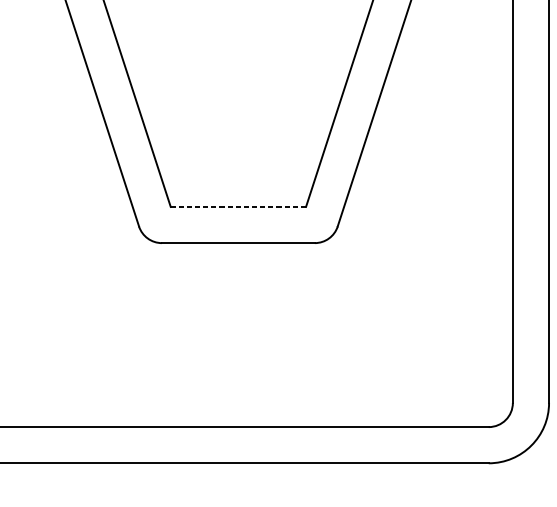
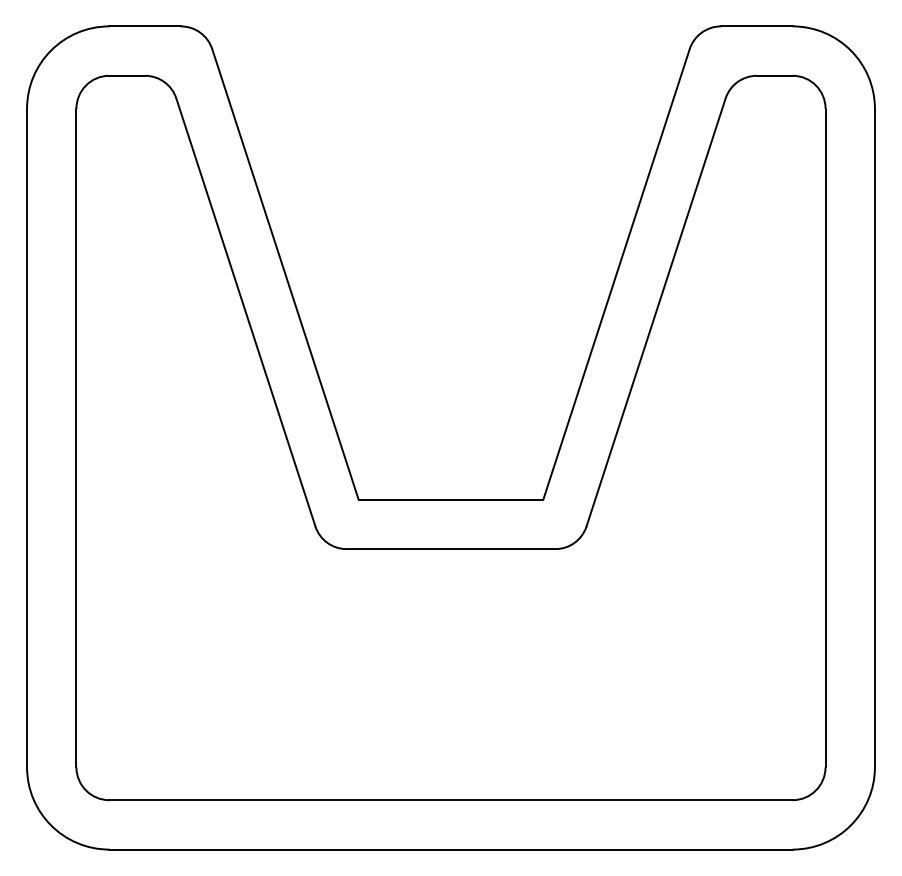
line: (238, 206) -> (450, 499), dashed -> solid

